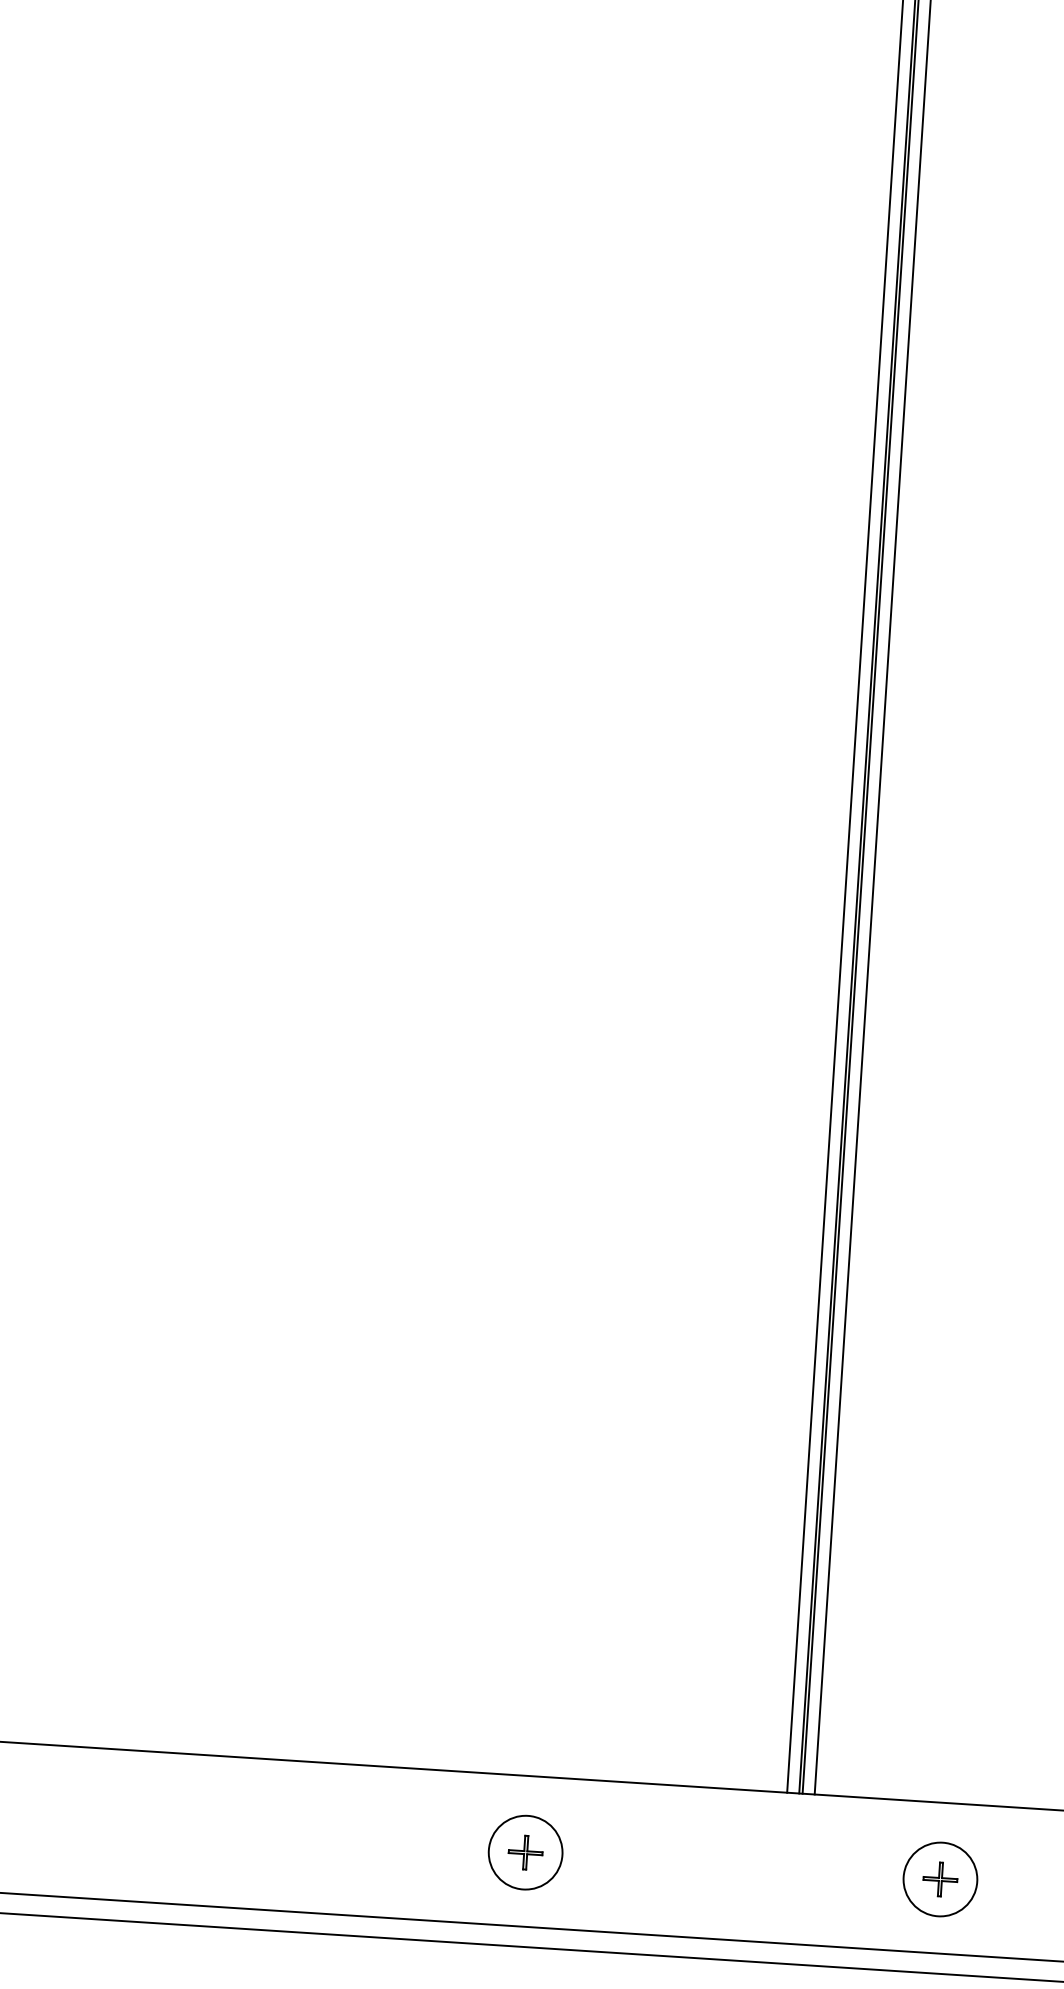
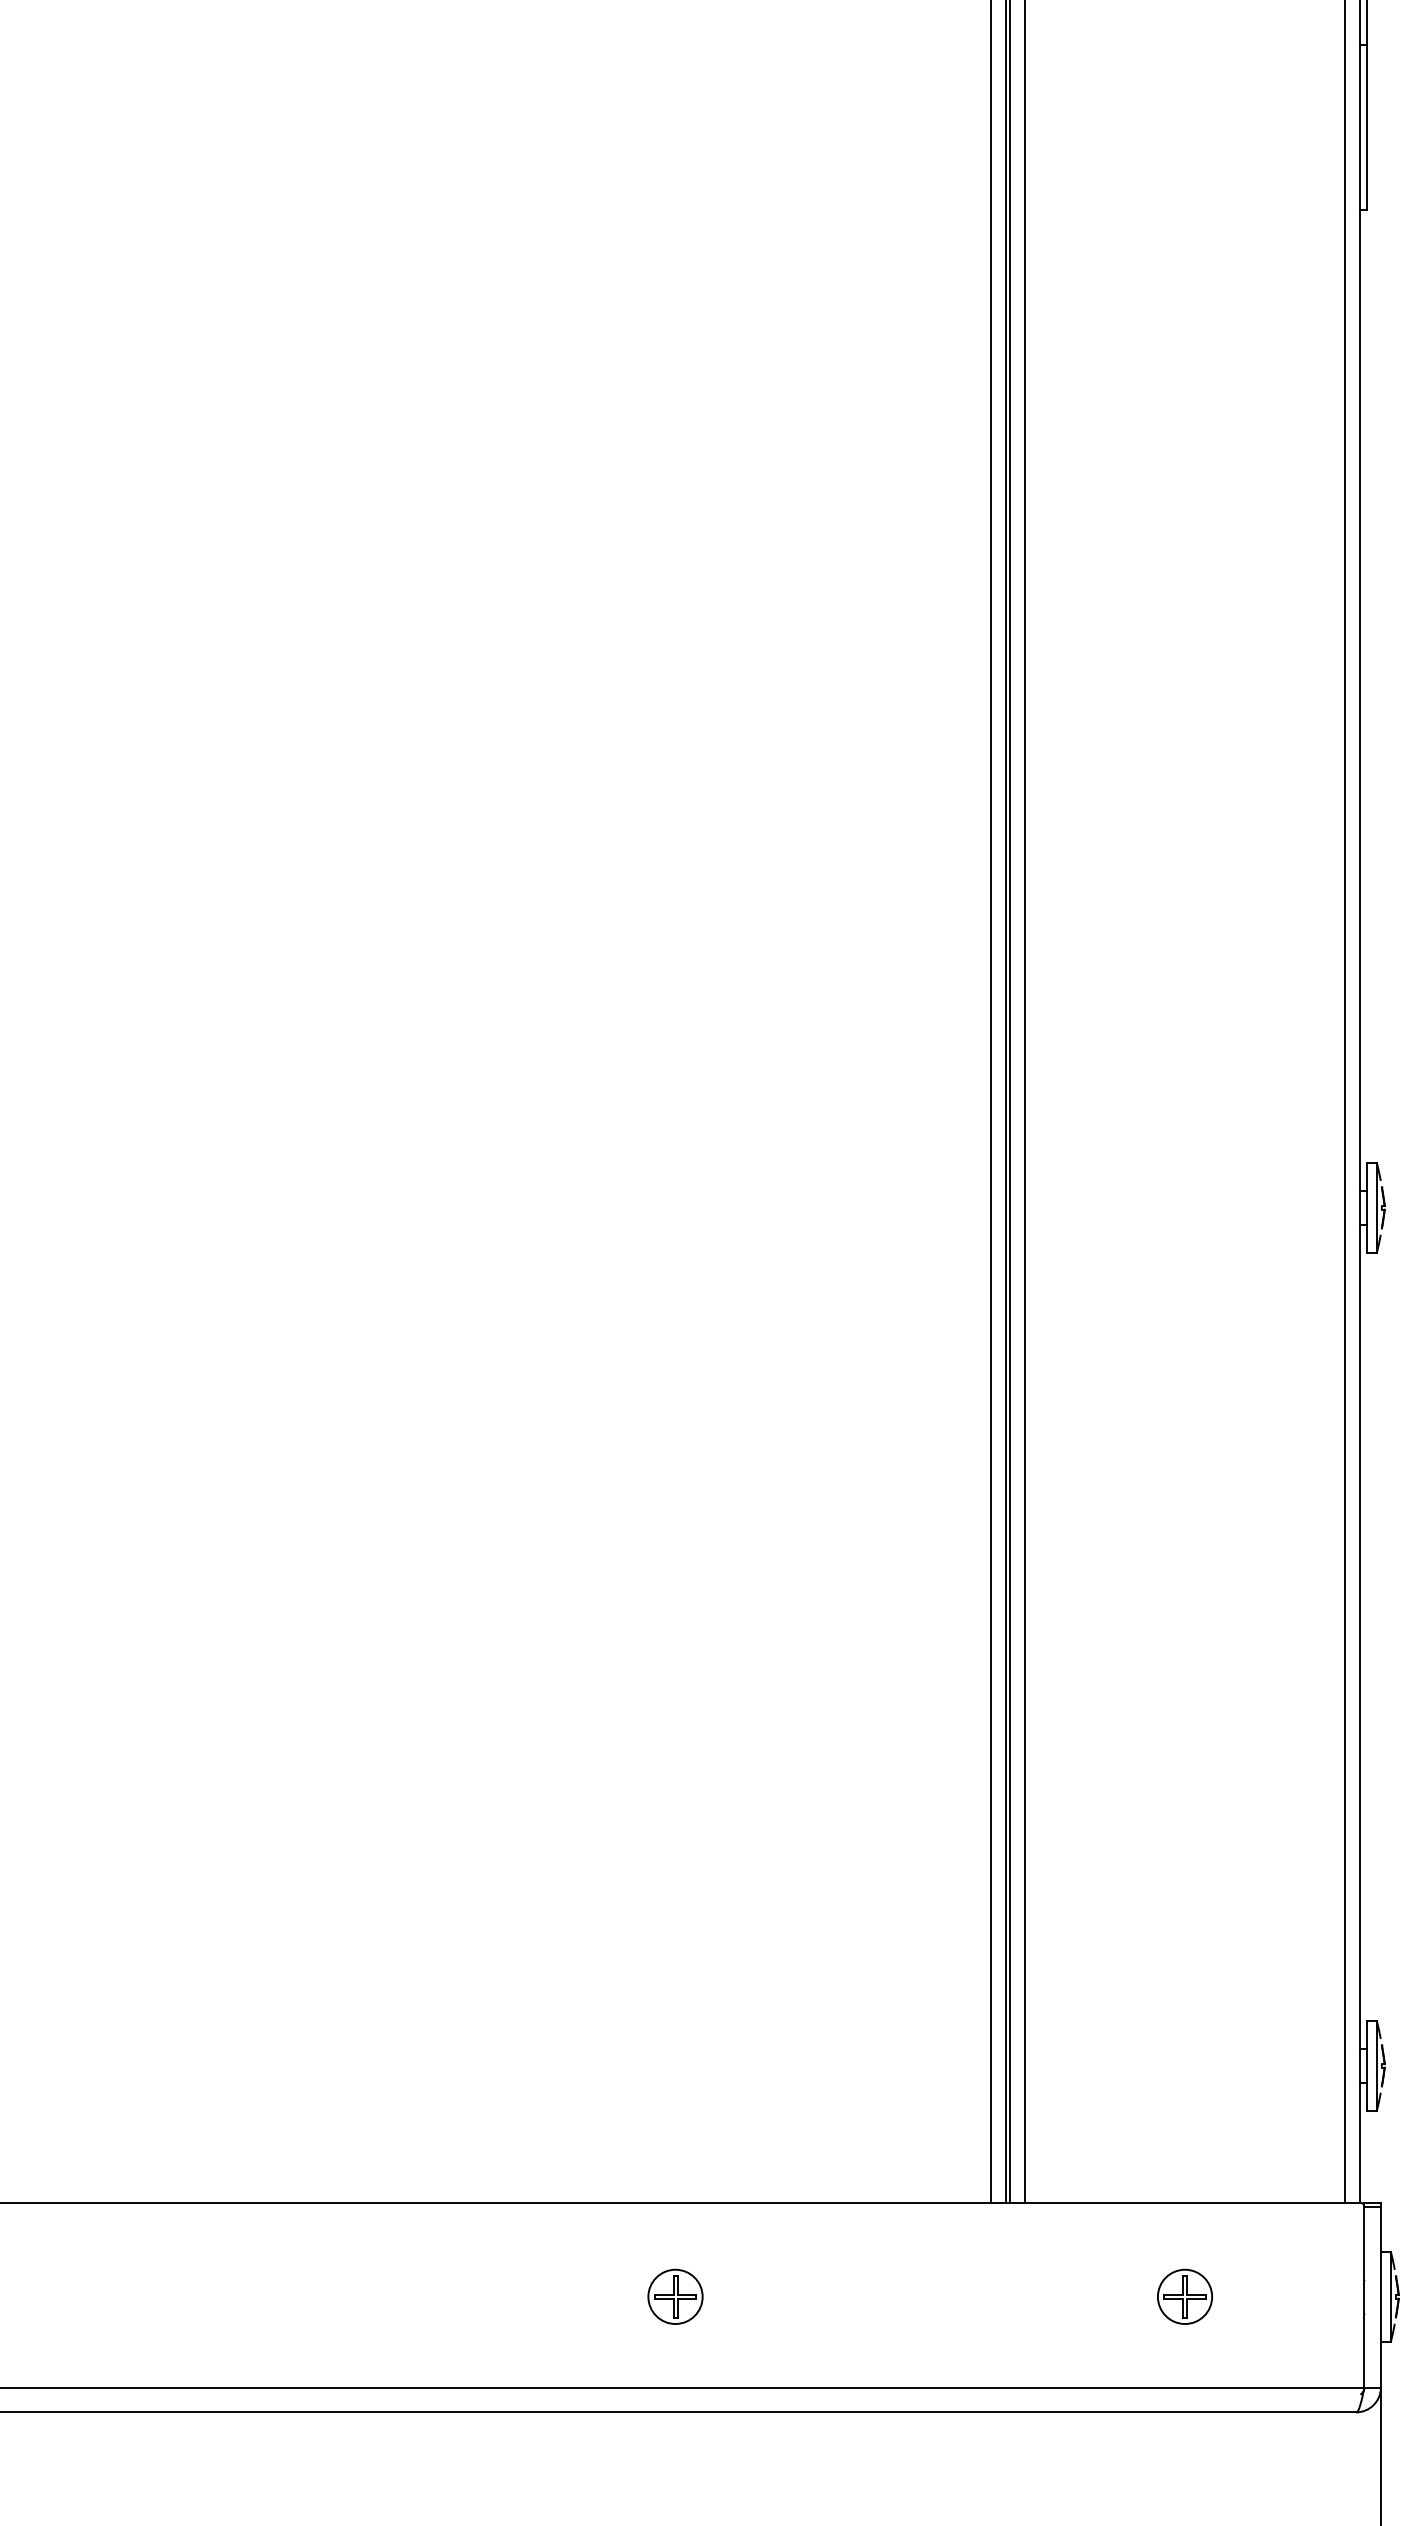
circle: (525, 1852) -> (675, 2296), size x0.6
circle: (940, 1879) -> (1184, 2296), size x0.6

